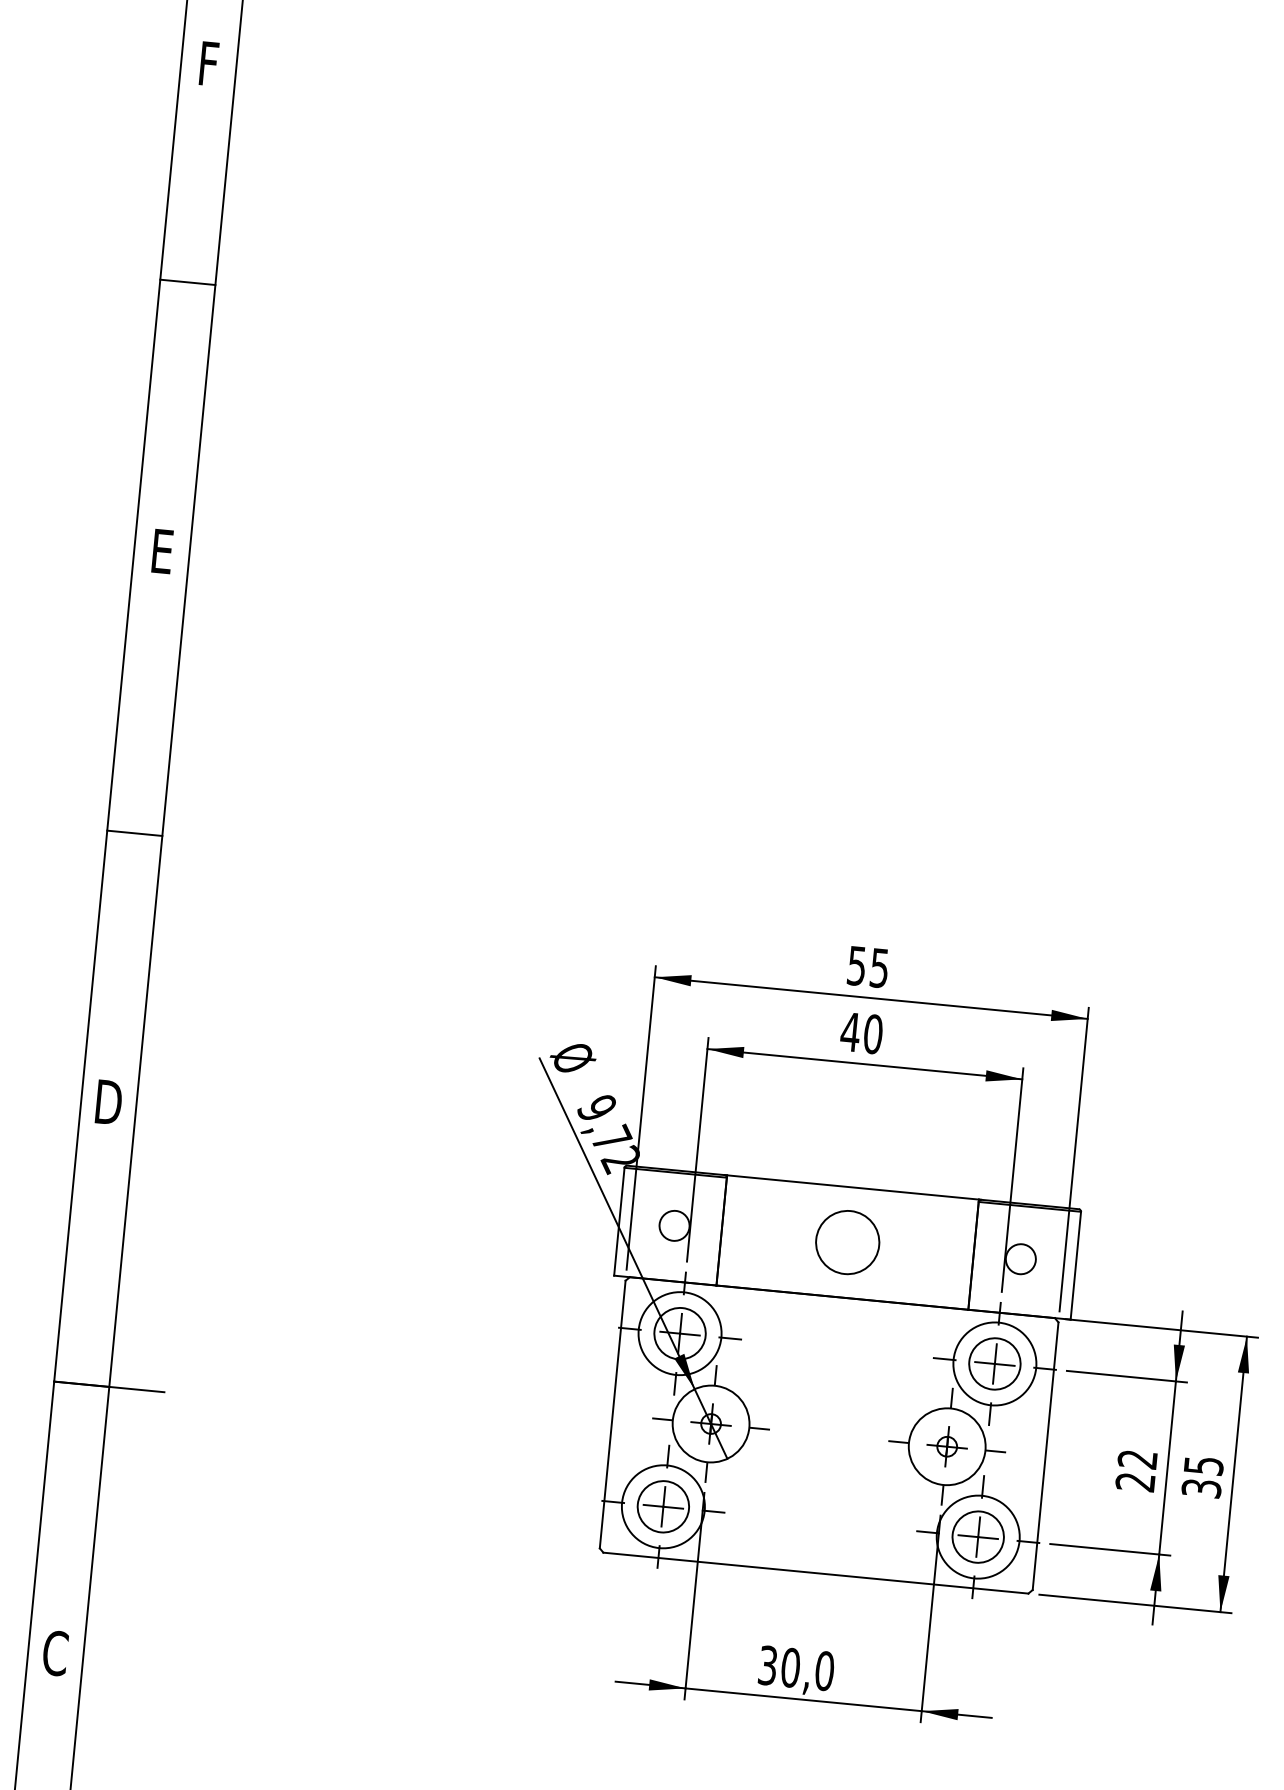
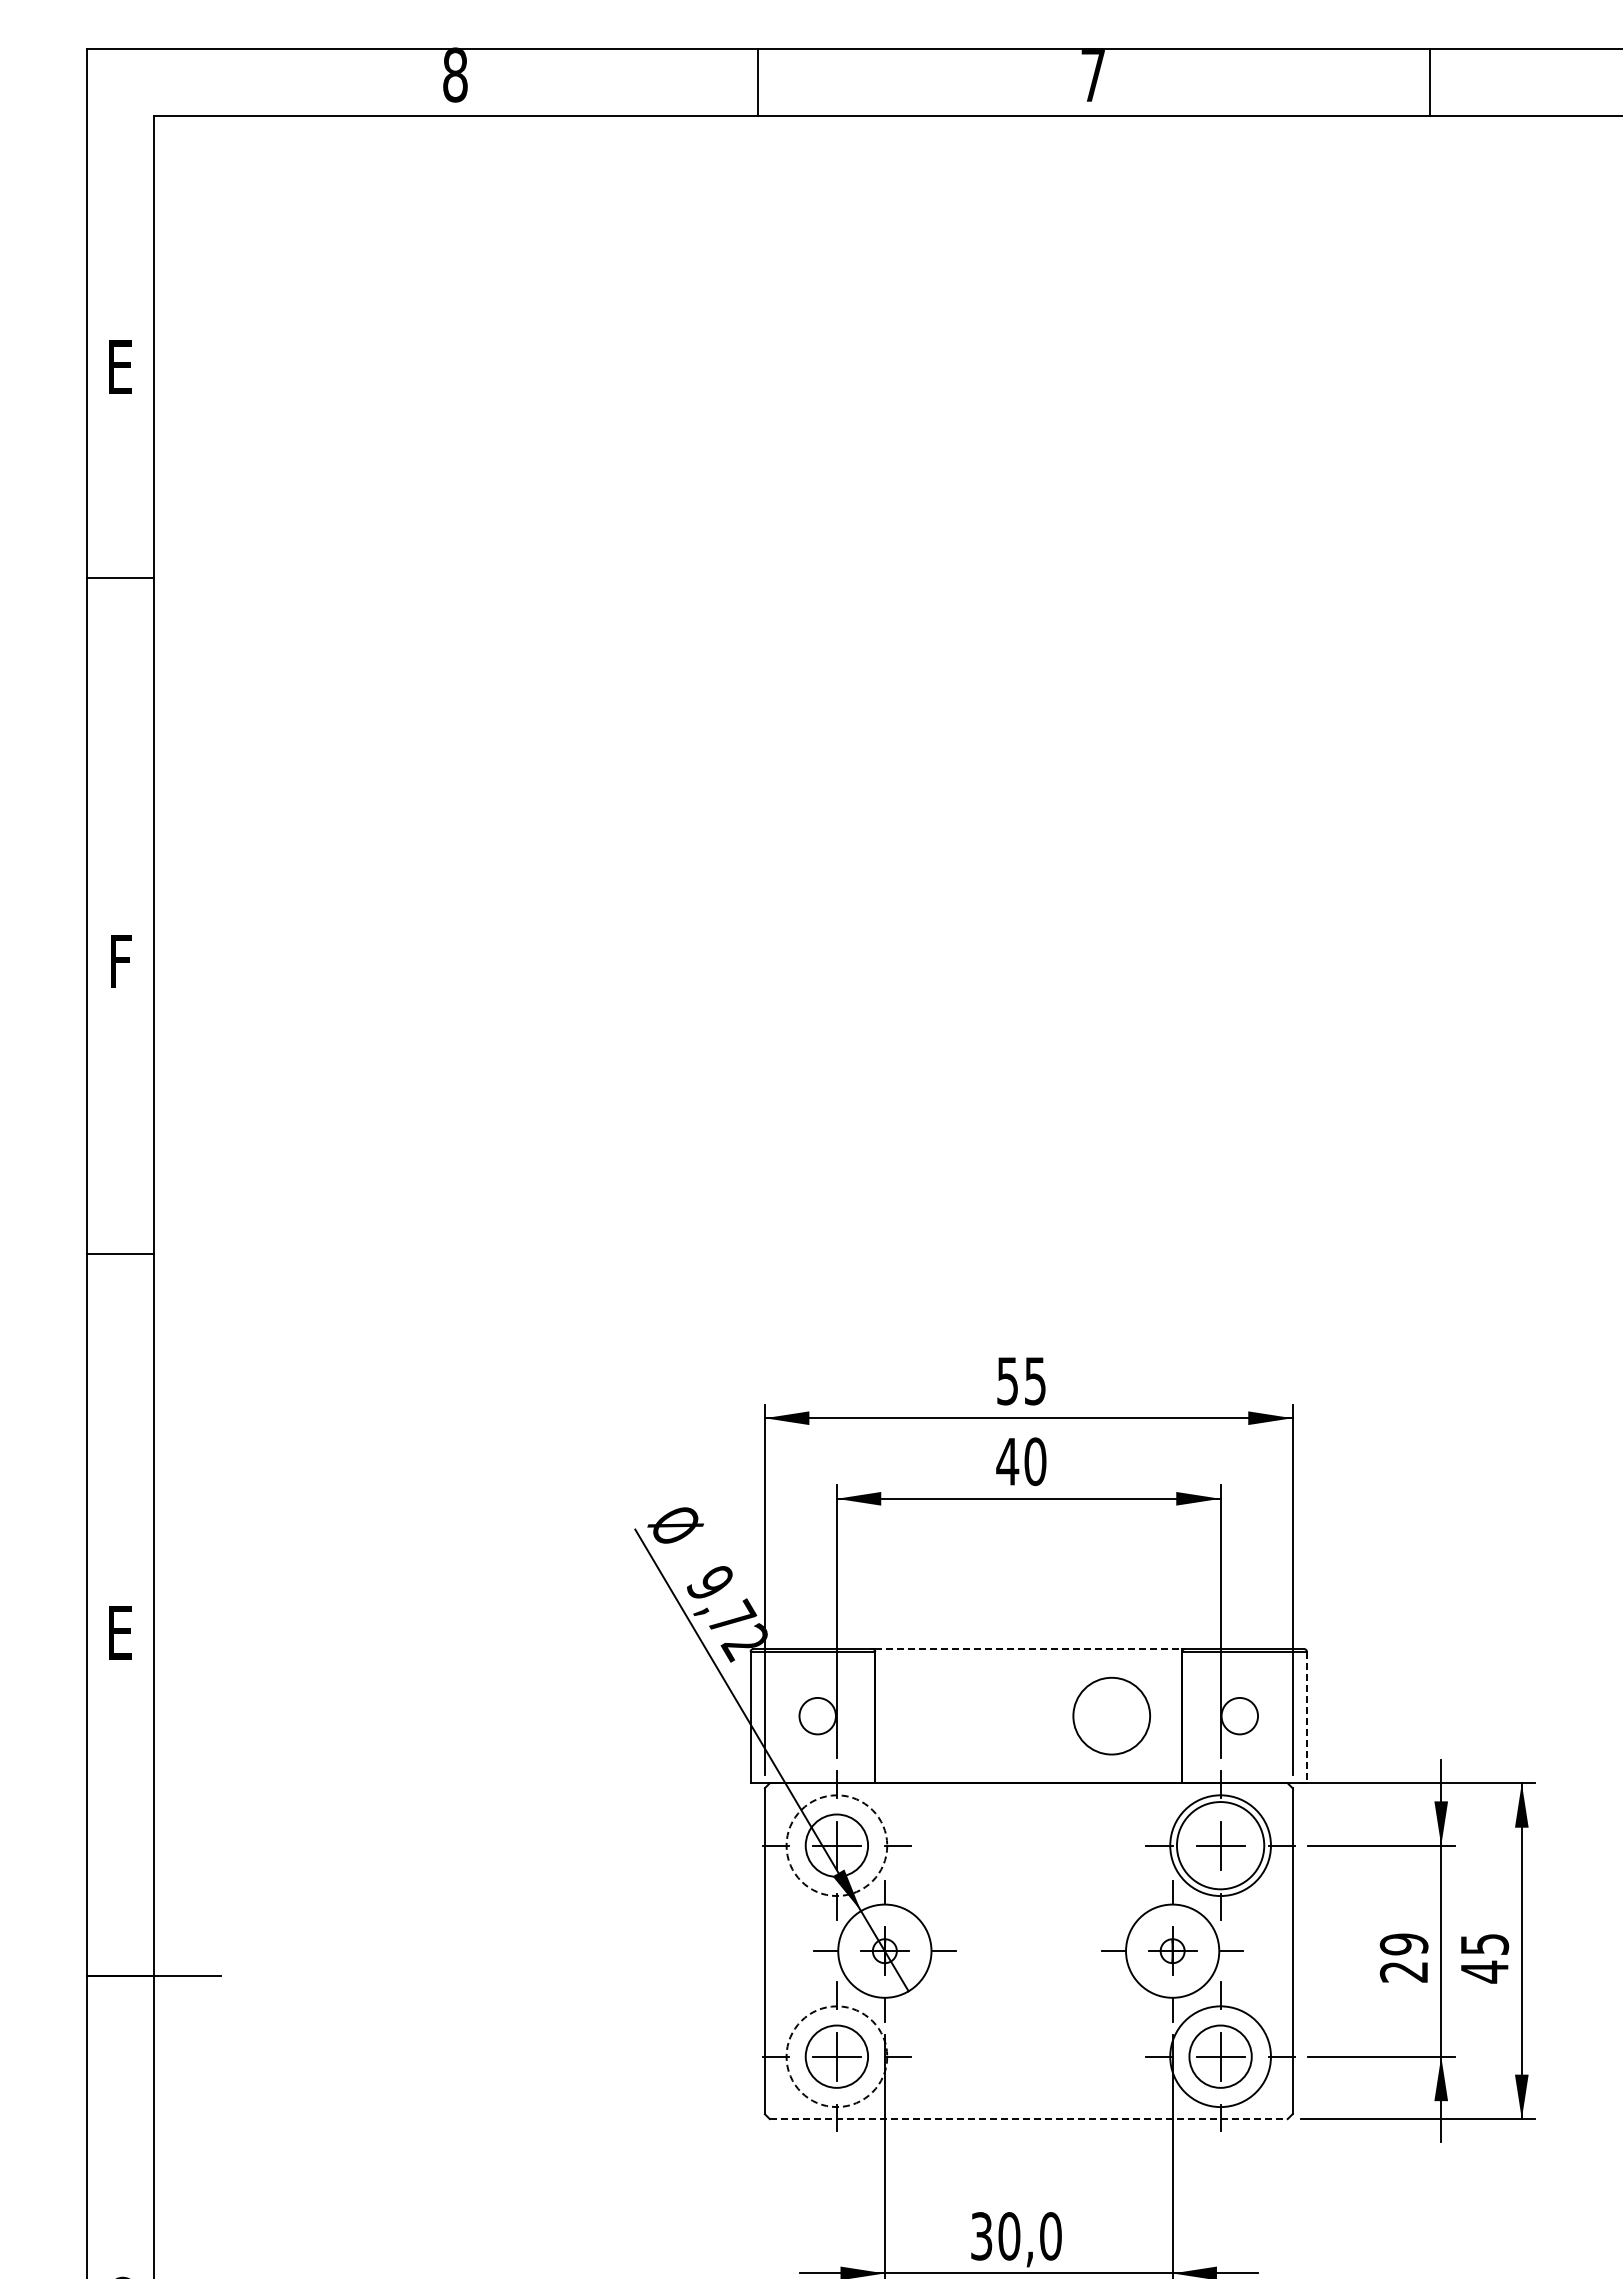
text: (209, 63) -> (120, 366), F -> E
line: (187, 282) -> (119, 578), moved
text: (162, 551) -> (121, 961), E -> F
line: (134, 832) -> (119, 1253), moved
text: (109, 1102) -> (120, 1632), D -> E
line: (853, 1187) -> (1029, 1649), solid -> dashed
circle: (847, 1241) -> (1111, 1715), moved
line: (1075, 1265) -> (1306, 1717), solid -> dashed
circle: (679, 1333) -> (836, 1845), solid -> dashed
circle: (994, 1363) -> (1220, 1845), size x1.4
text: (1137, 1459) -> (1403, 1944), 22 -> 29
text: (1201, 1488) -> (1484, 1971), 35 -> 45
circle: (663, 1506) -> (836, 2056), solid -> dashed
line: (815, 1573) -> (1028, 2119), solid -> dashed

